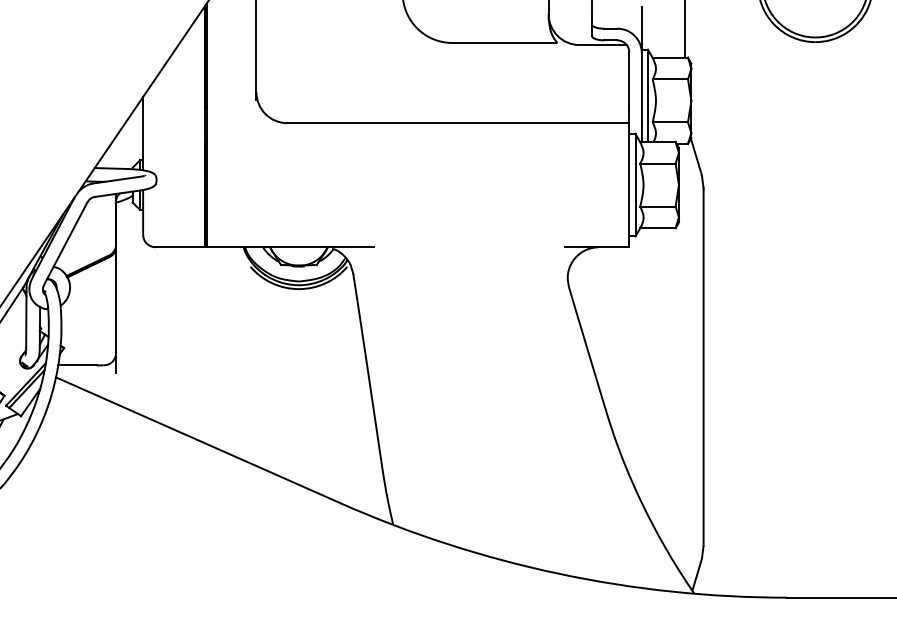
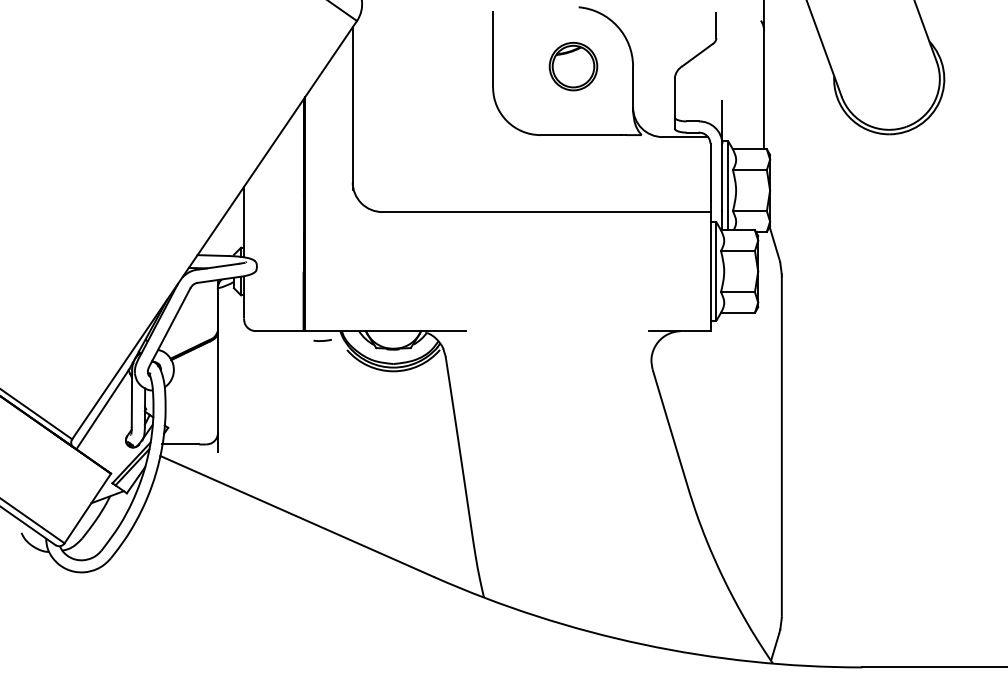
line: (224, 257) -> (322, 340), added

